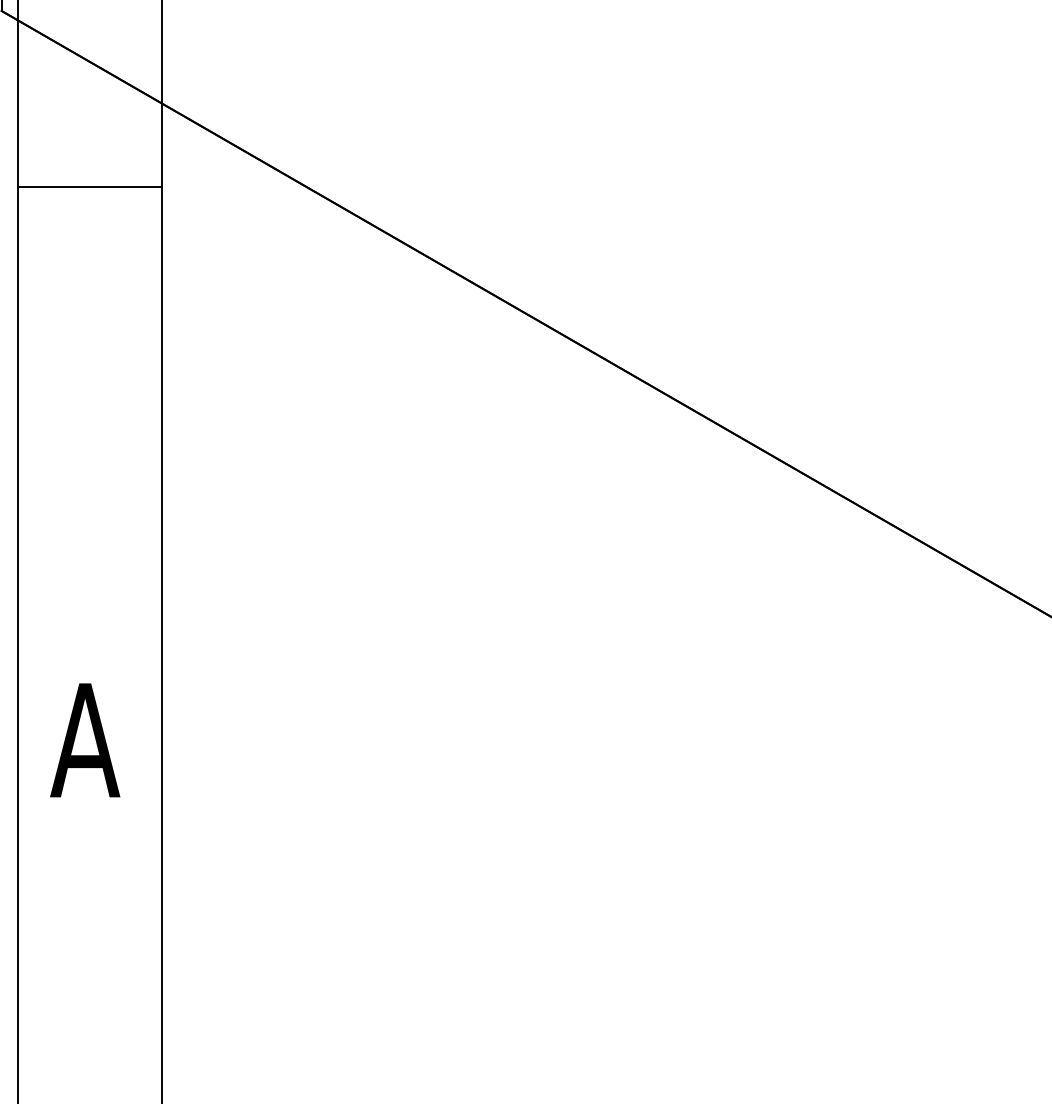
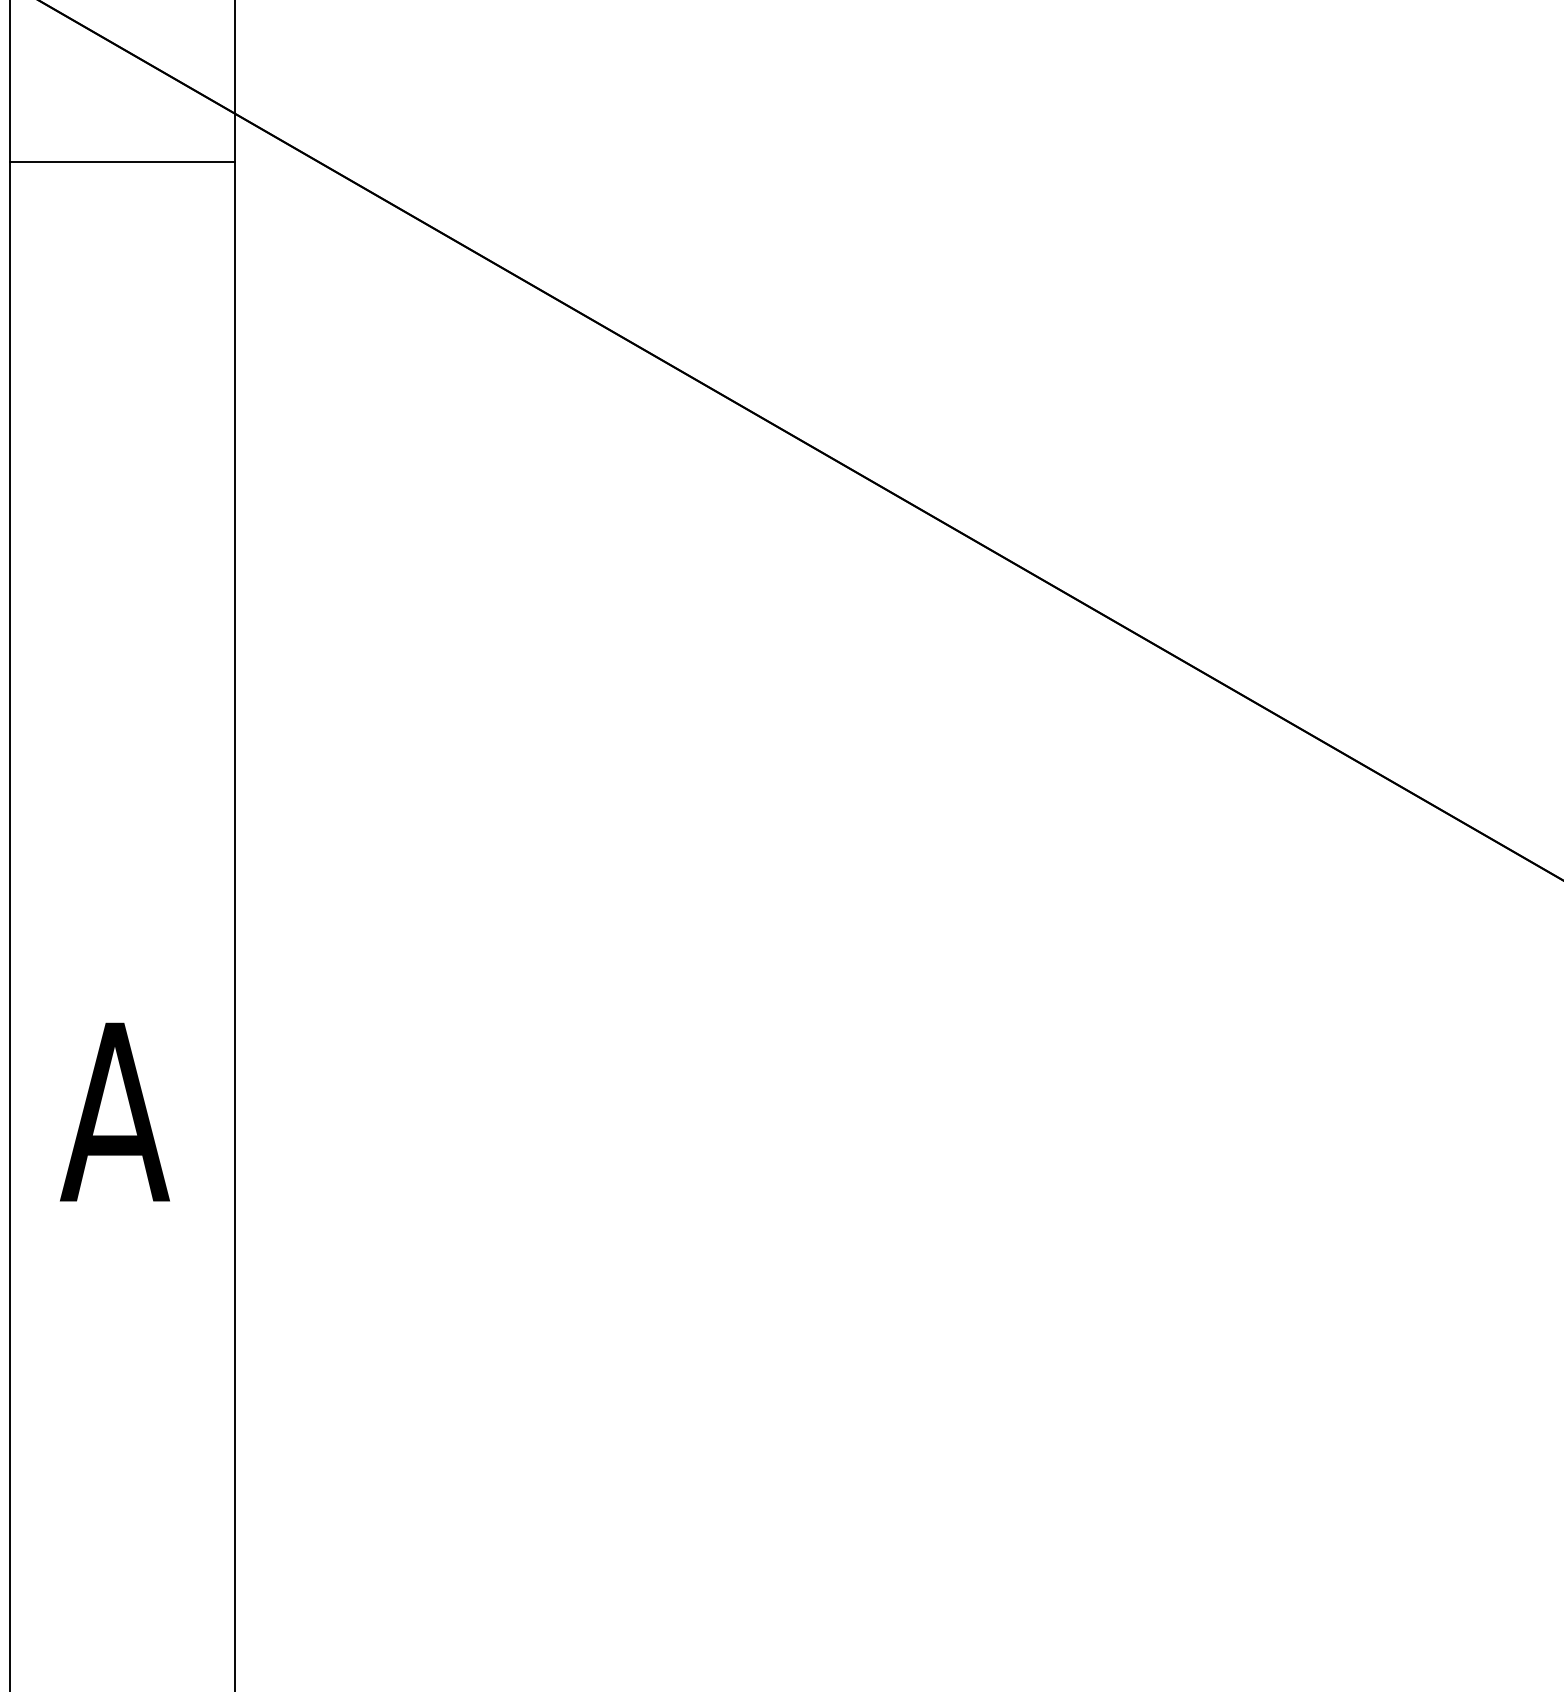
line: (89, 187) -> (121, 162), moved

